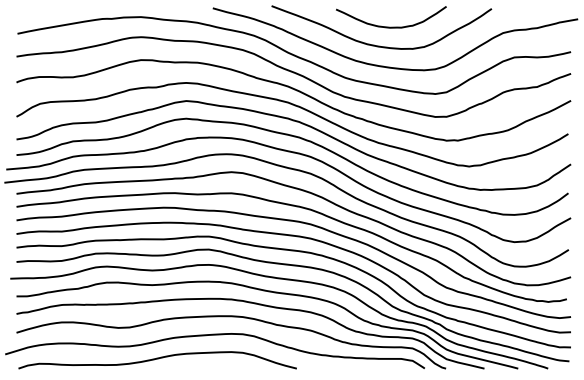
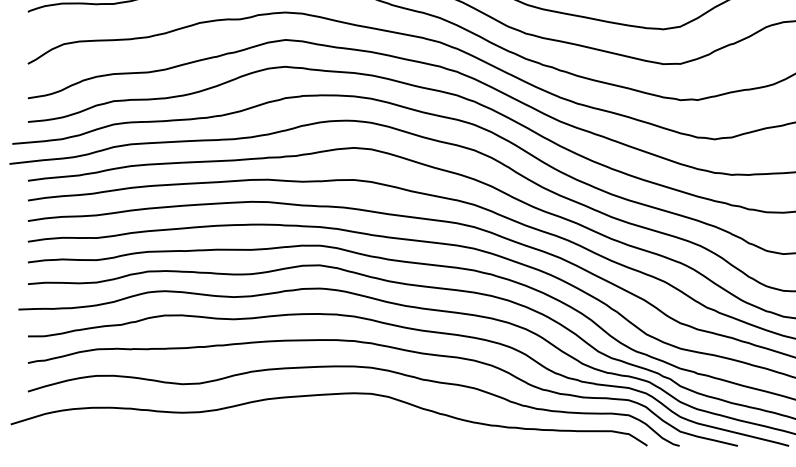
curve: (157, 359) -> (241, 432), removed

